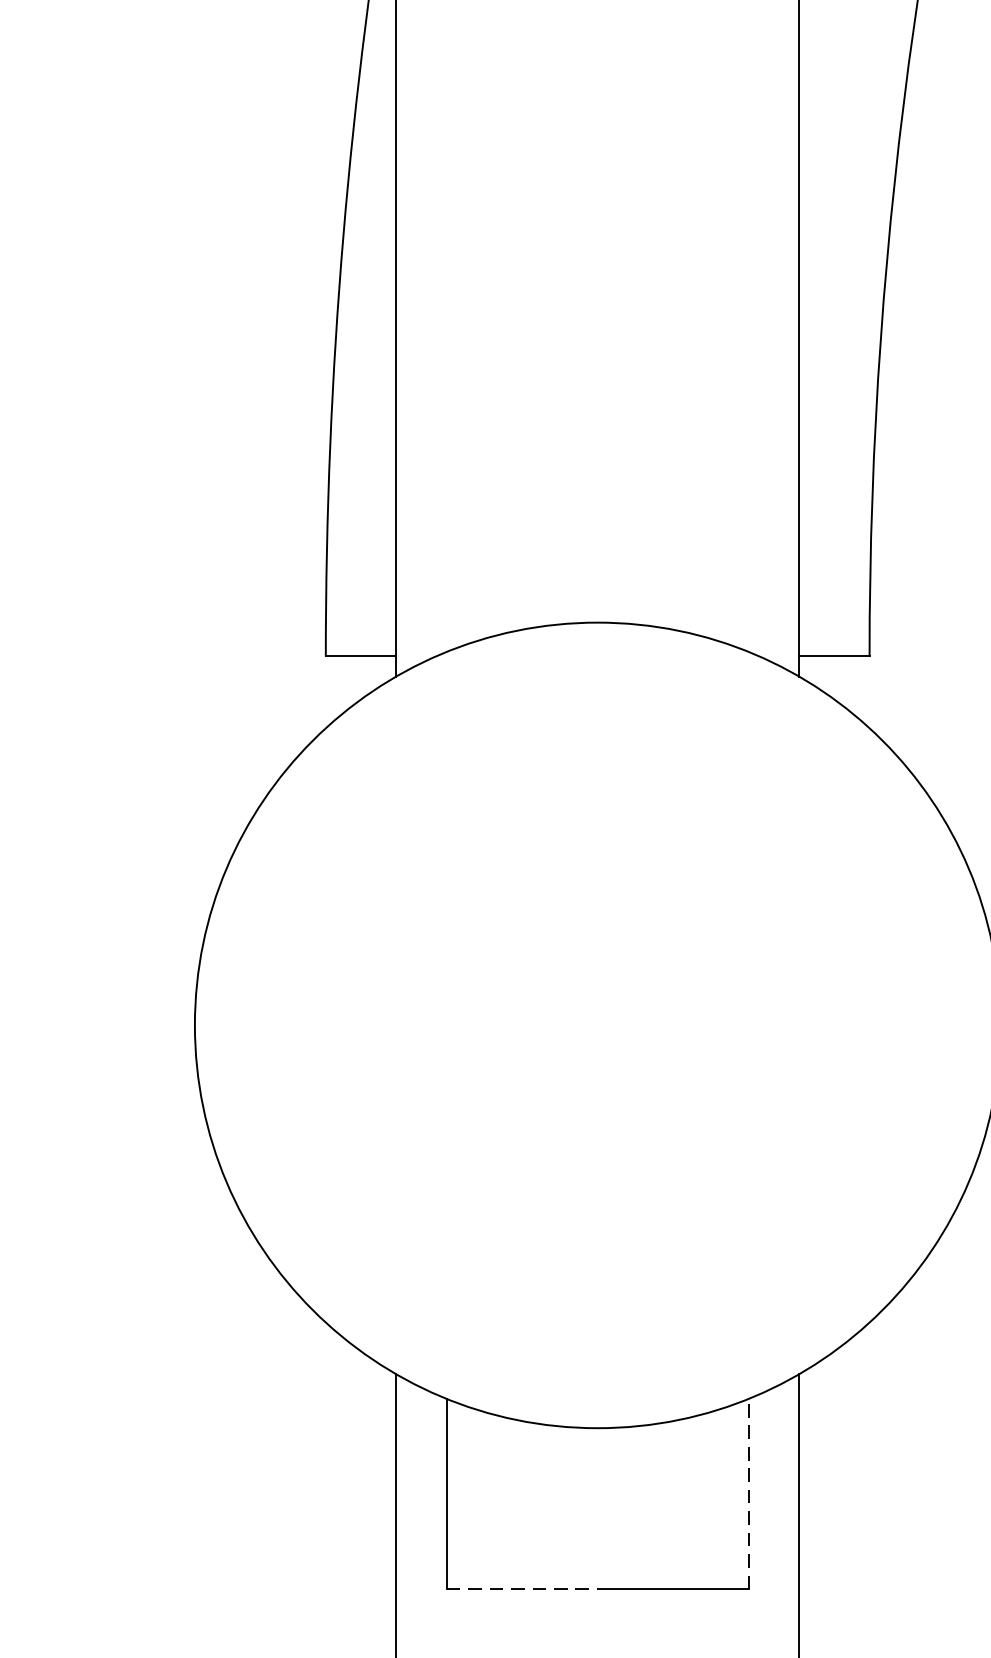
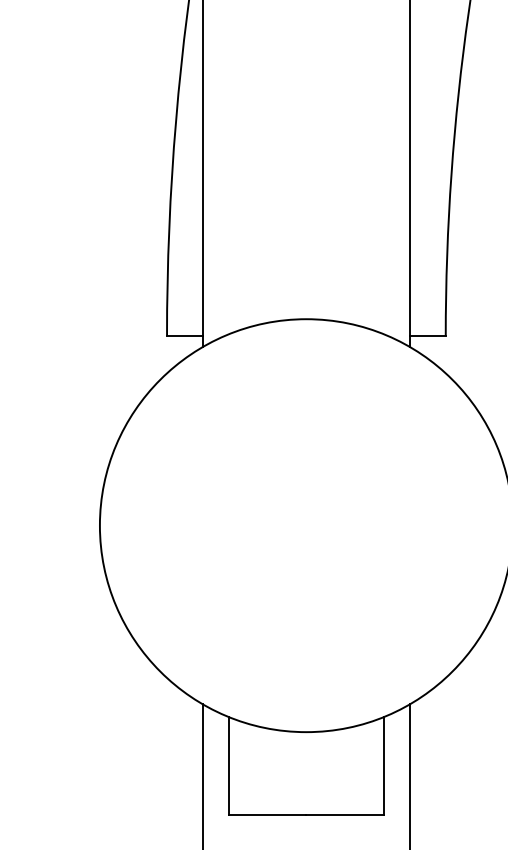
line: (748, 1493) -> (383, 765), dashed -> solid
line: (521, 1588) -> (267, 814), dashed -> solid

